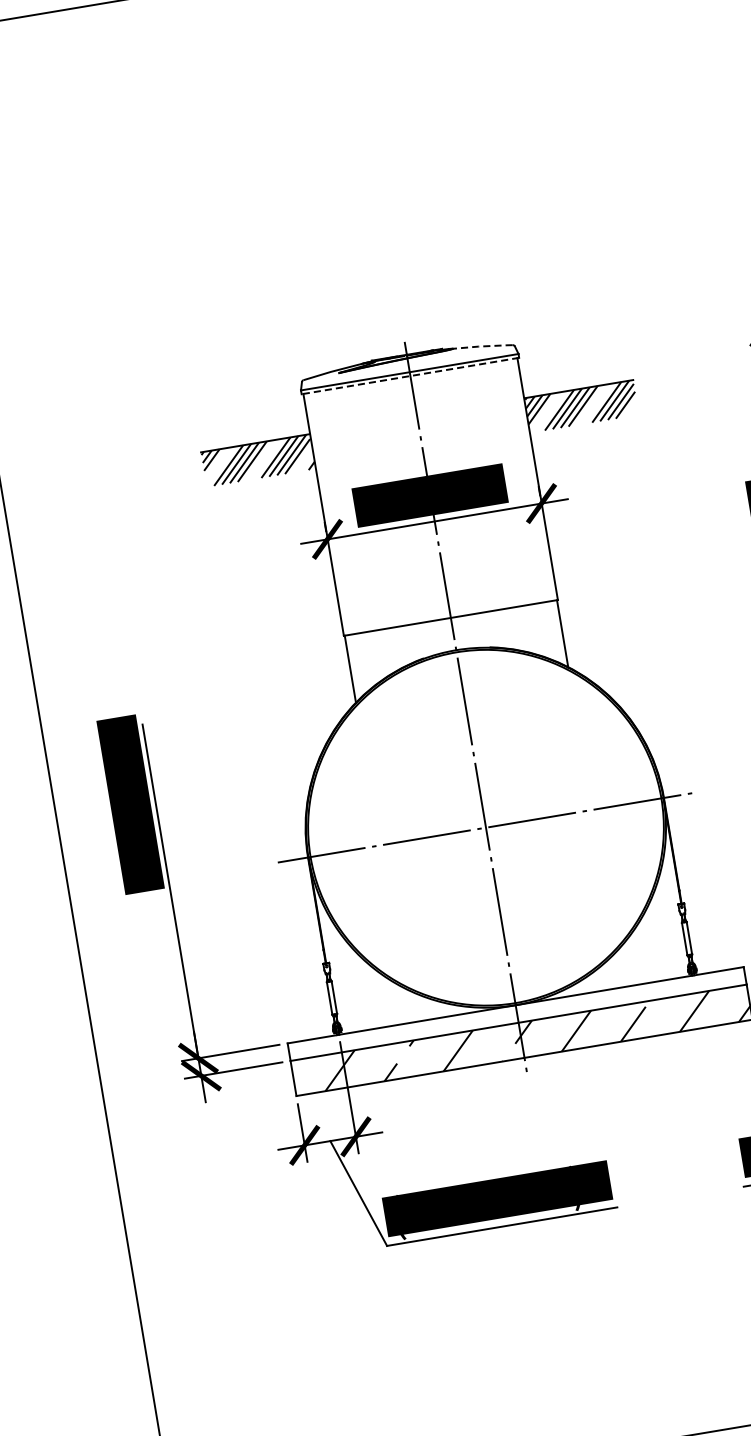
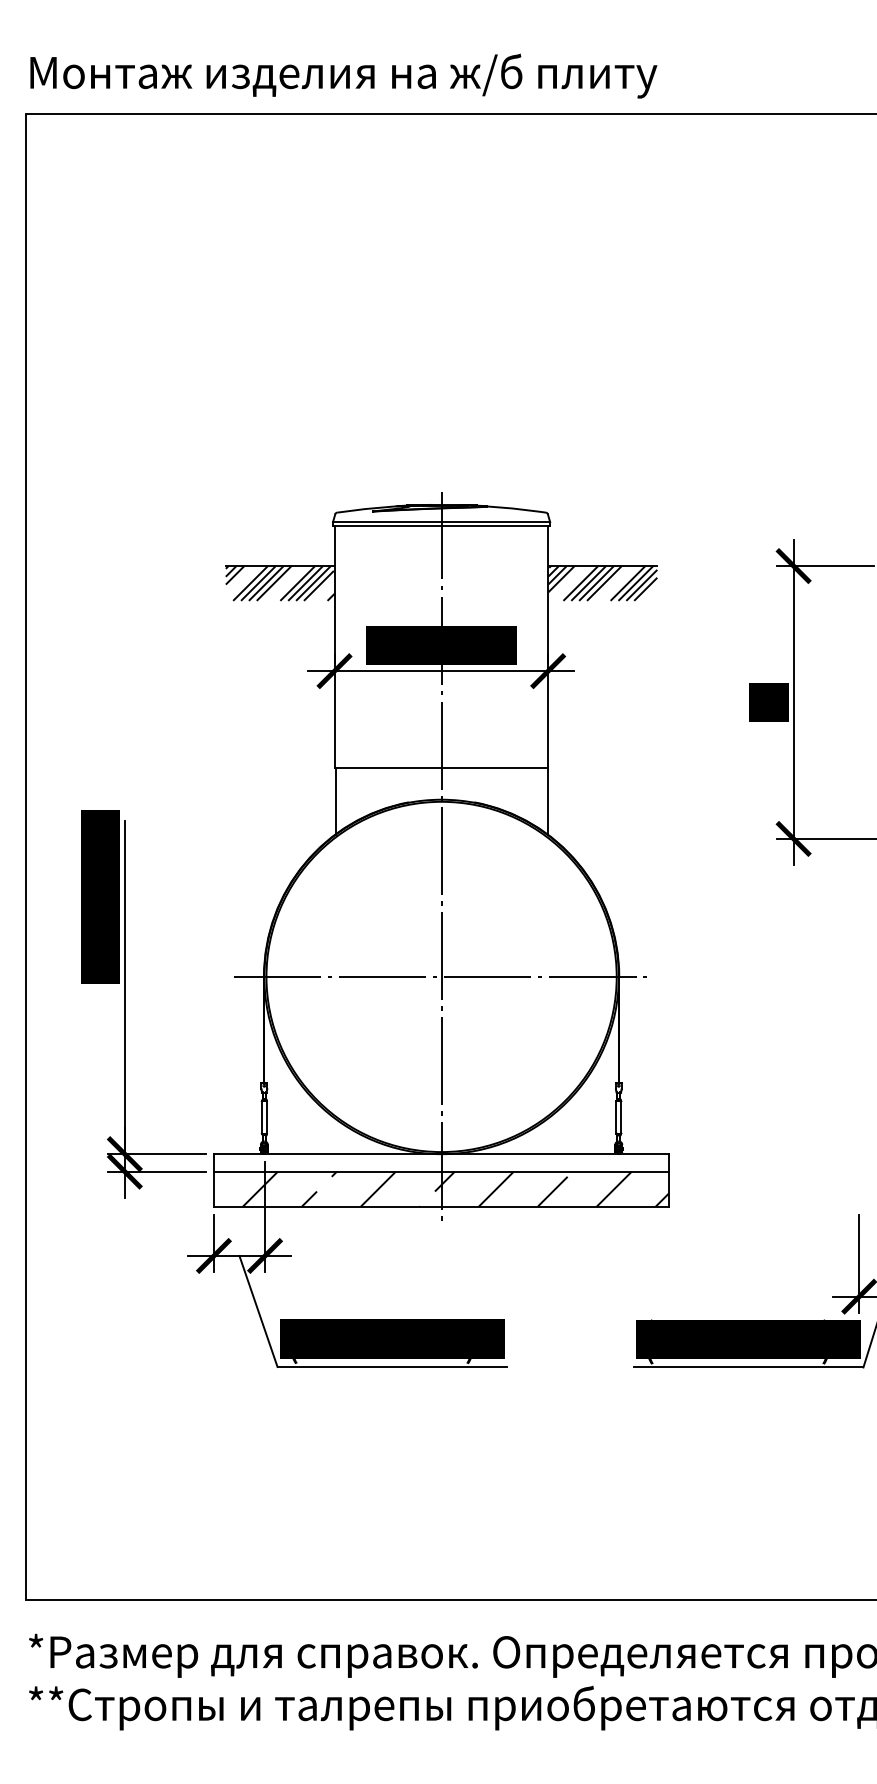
line: (481, 346) -> (515, 508), dashed -> solid
line: (410, 376) -> (441, 526), dashed -> solid

